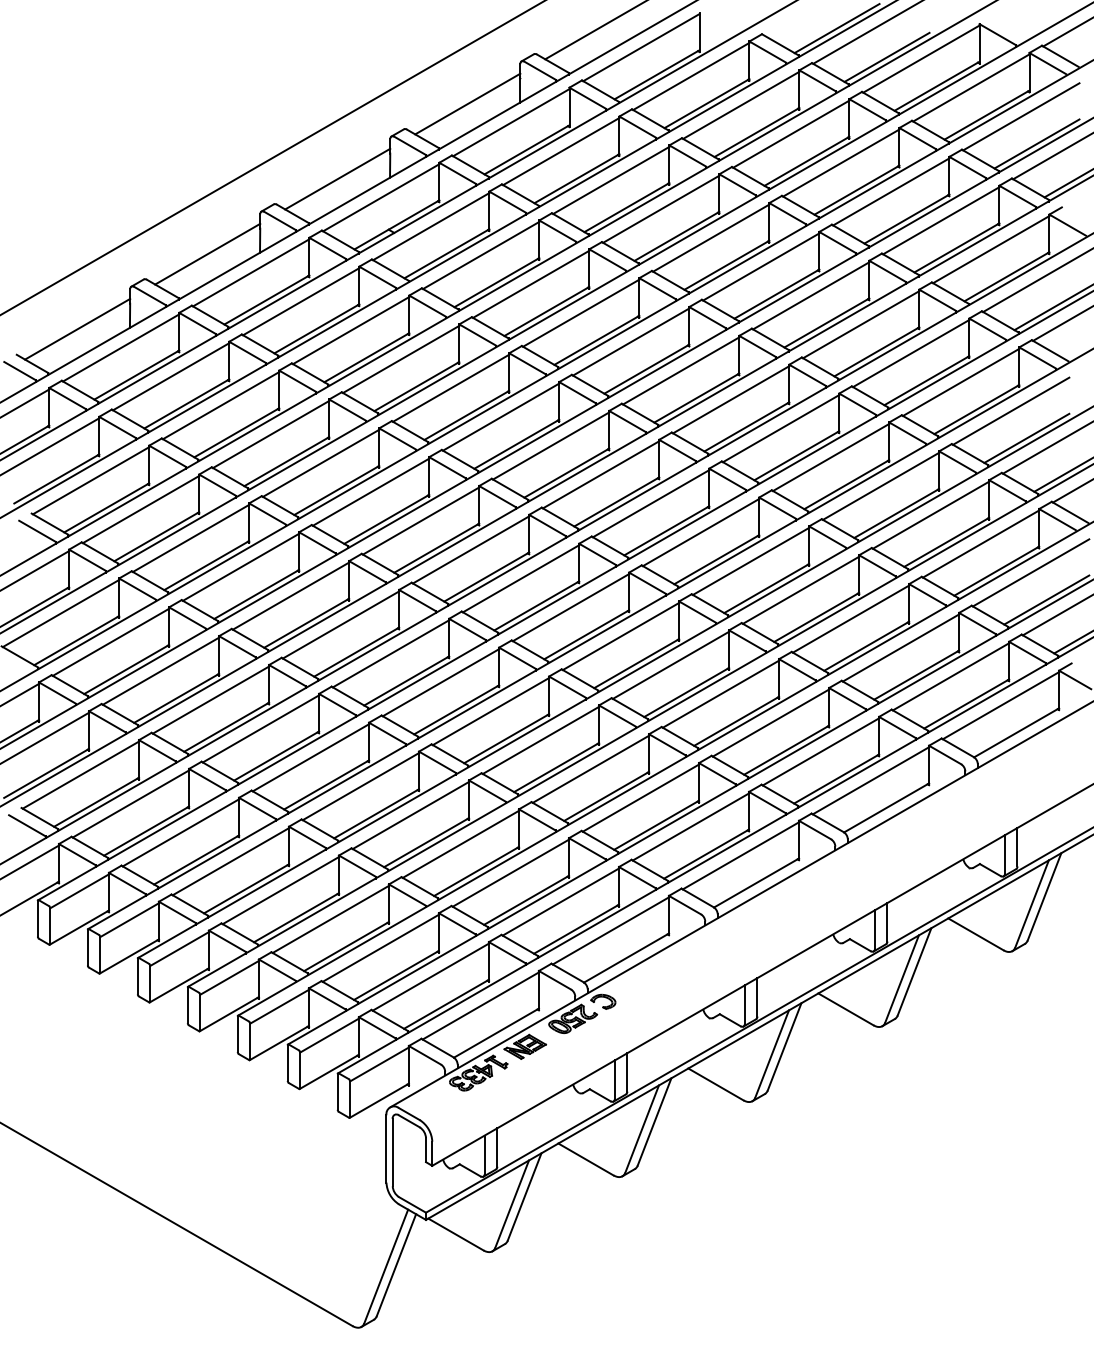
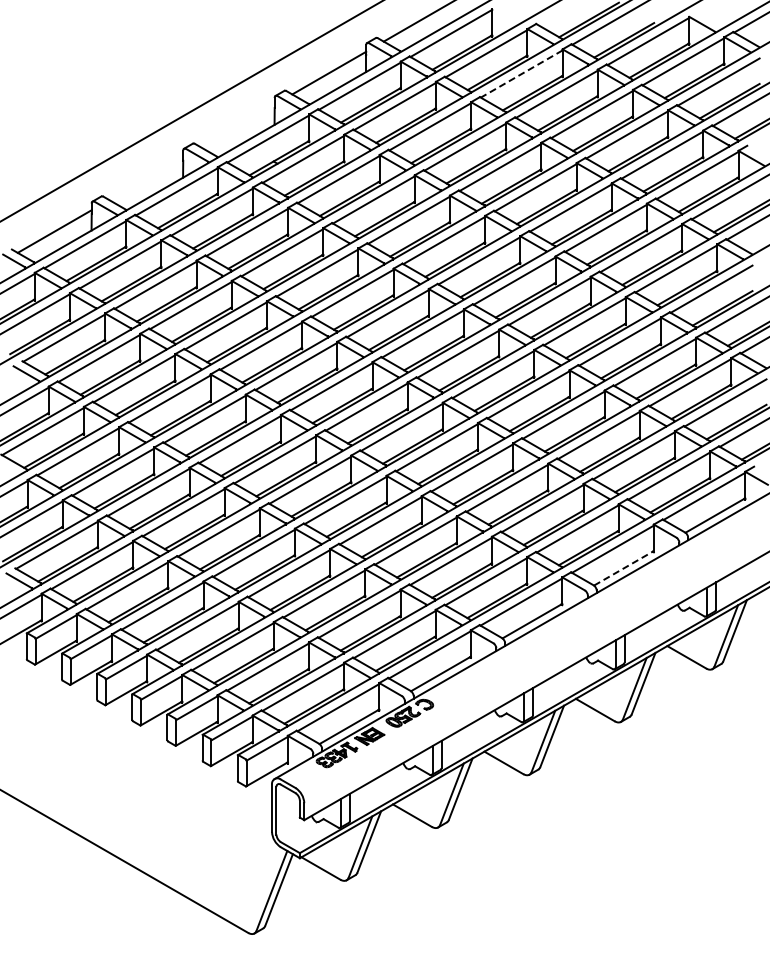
line: (741, 106) -> (521, 74), solid -> dashed
line: (337, 178) -> (237, 125), removed
line: (208, 253) -> (146, 178), removed
line: (885, 808) -> (623, 568), solid -> dashed

